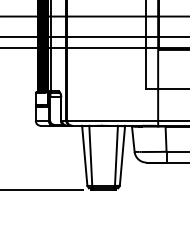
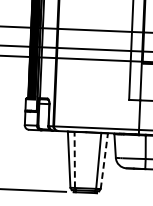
line: (90, 155) -> (74, 159), solid -> dashed
line: (122, 155) -> (104, 160), solid -> dashed

